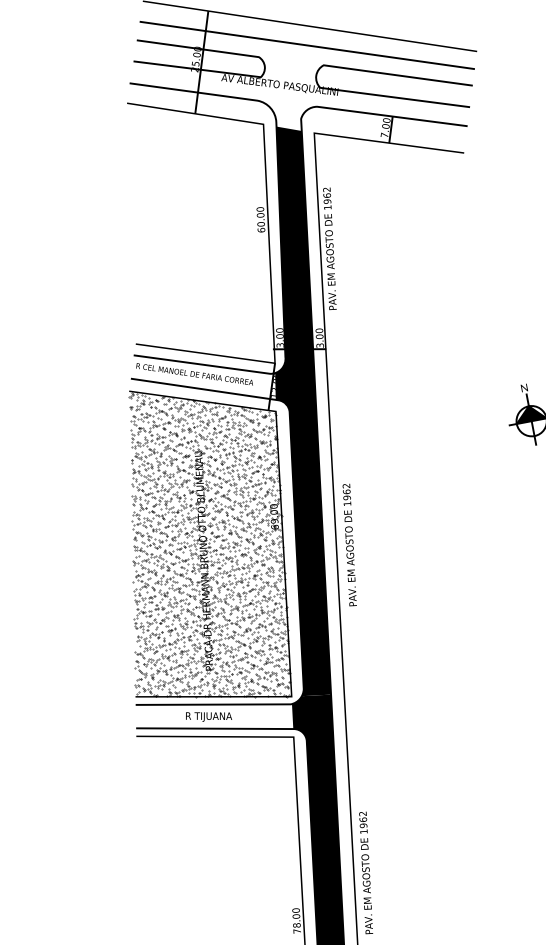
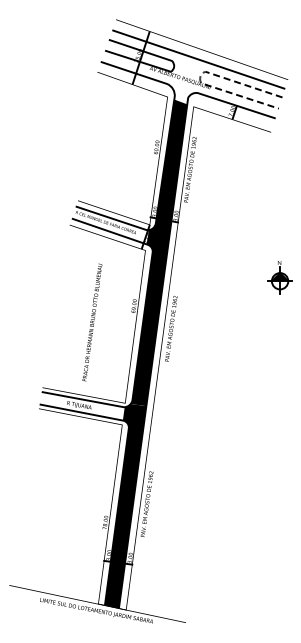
line: (316, 75) -> (200, 76), solid -> dashed
hatch: (205, 545) -> (94, 314), removed

